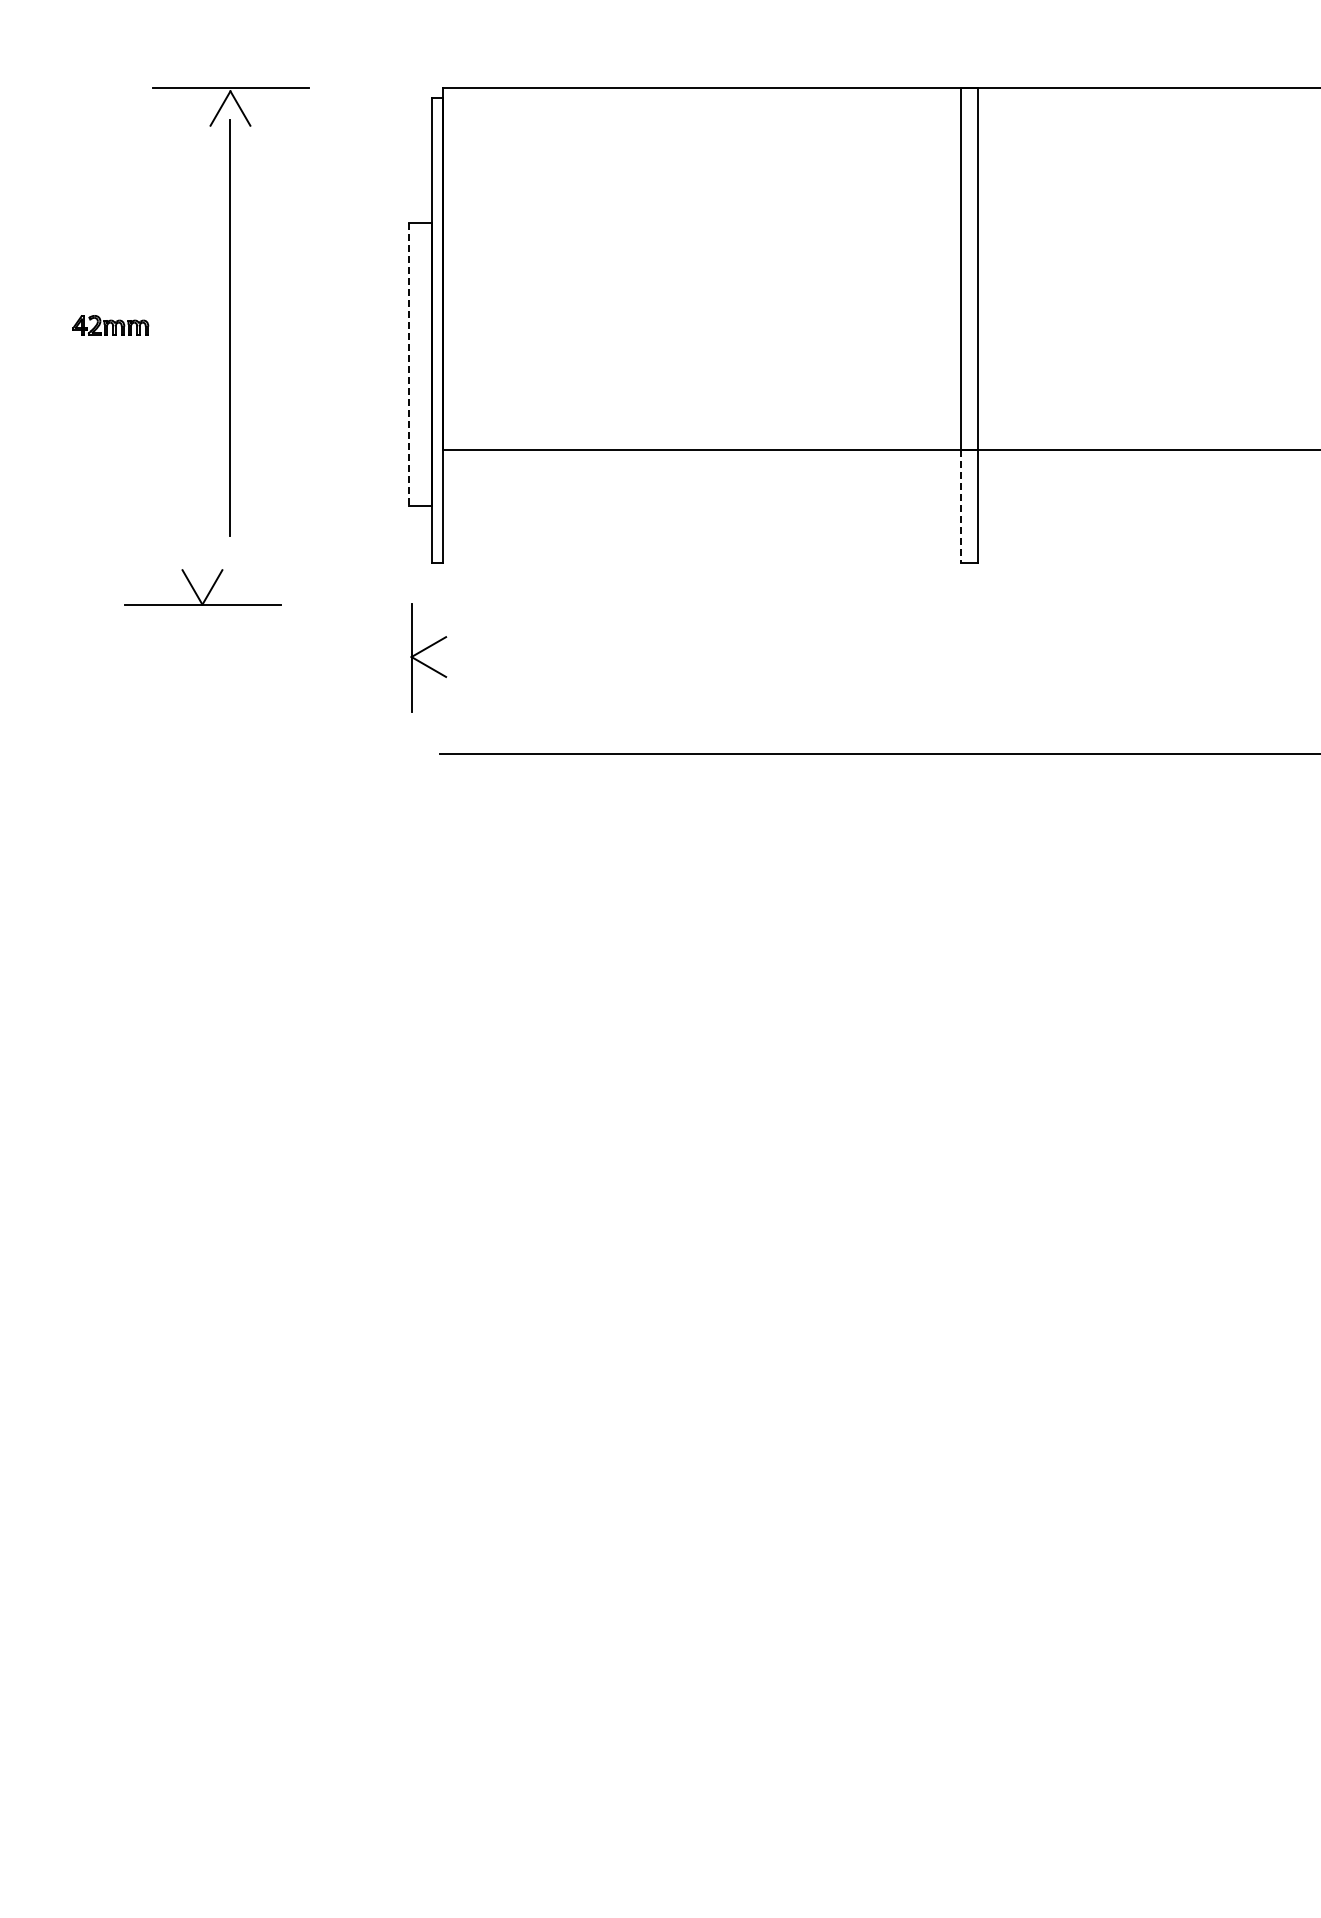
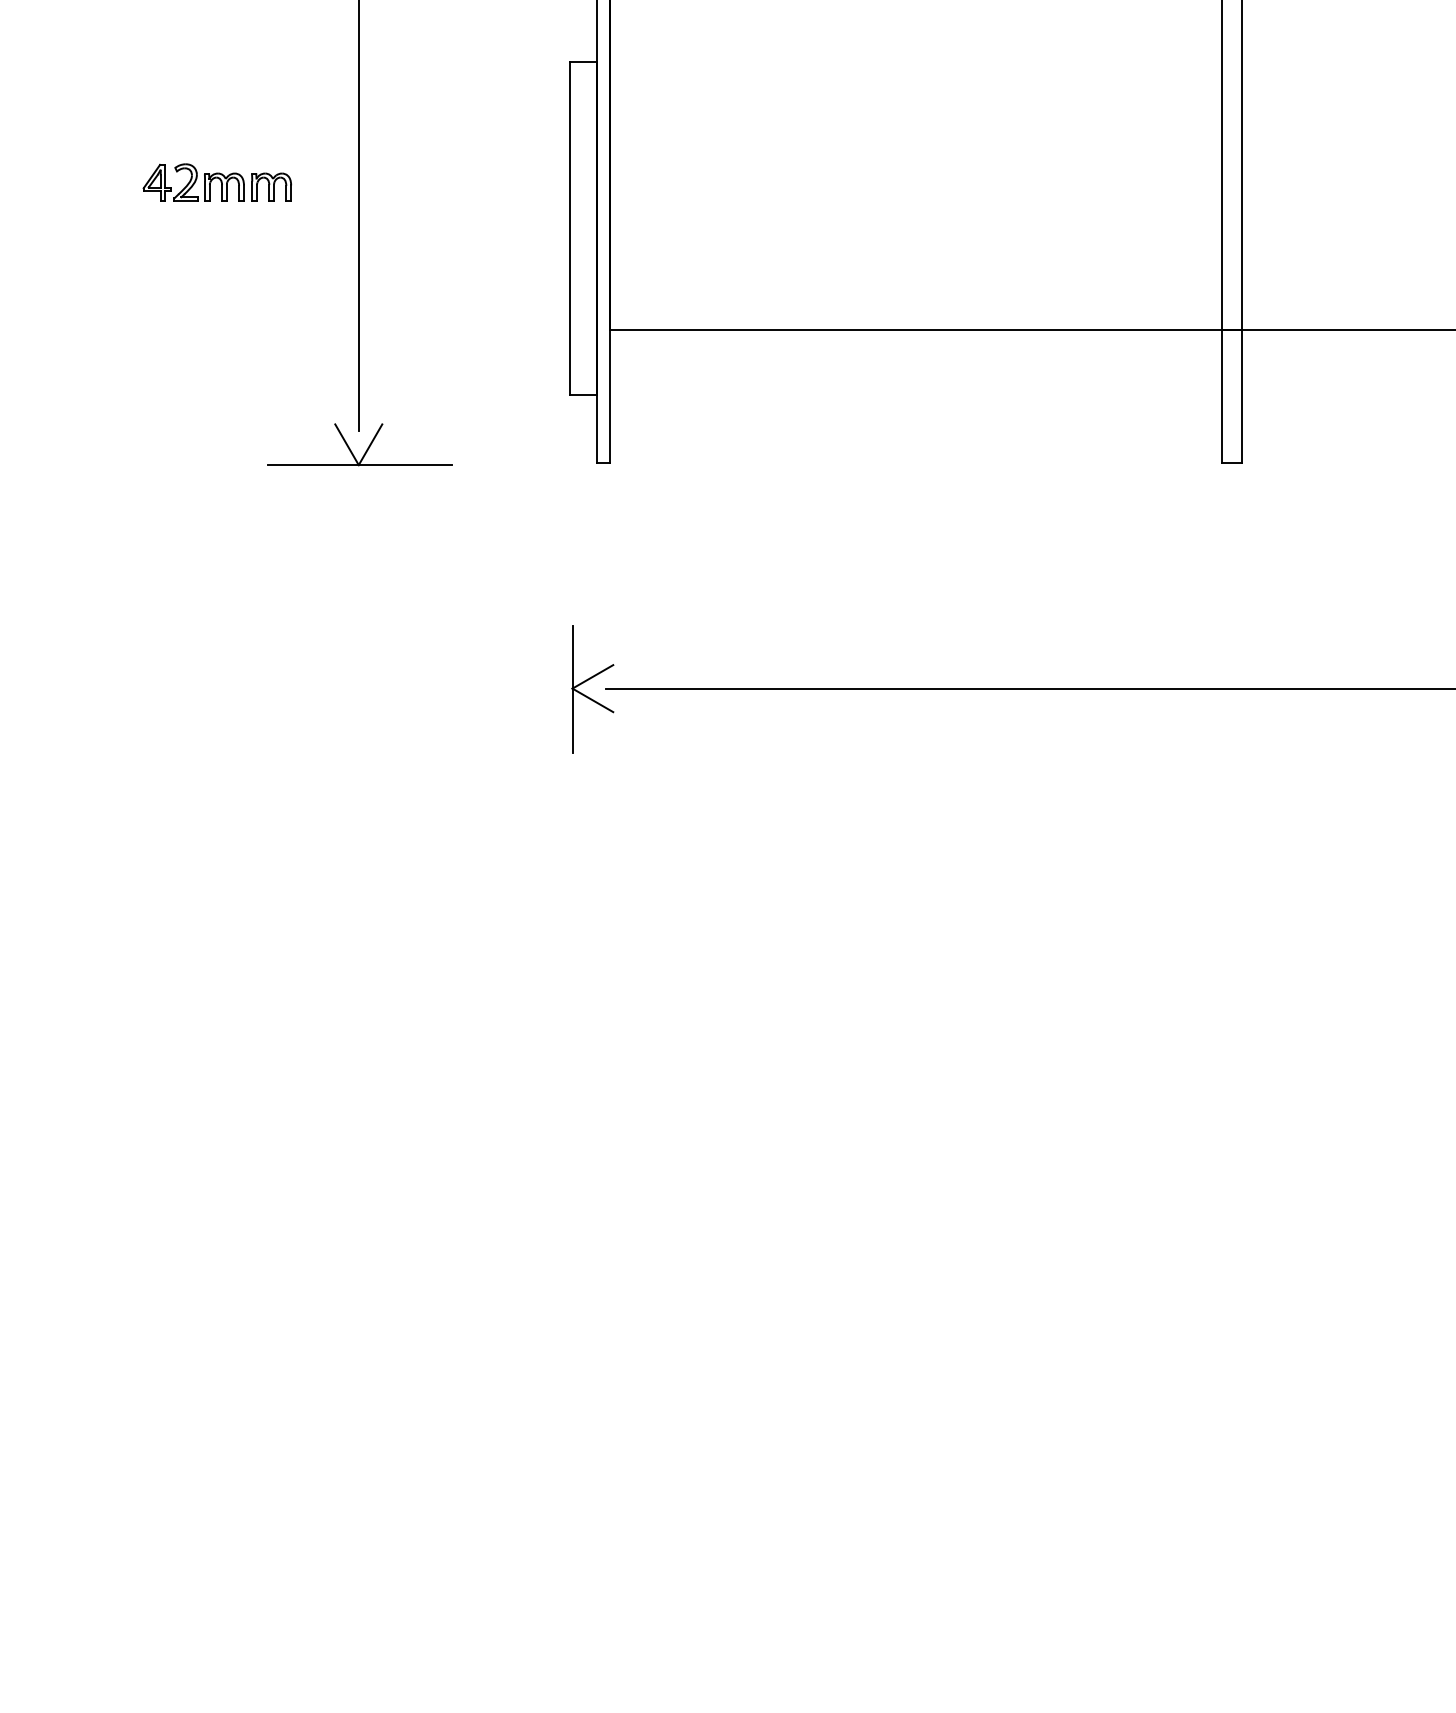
part: (110, 324) -> (217, 181), size x1.67
line: (409, 364) -> (570, 228), dashed -> solid
line: (961, 507) -> (1221, 397), dashed -> solid
part: (195, 590) -> (350, 448), moved
part: (423, 662) -> (586, 695), moved

